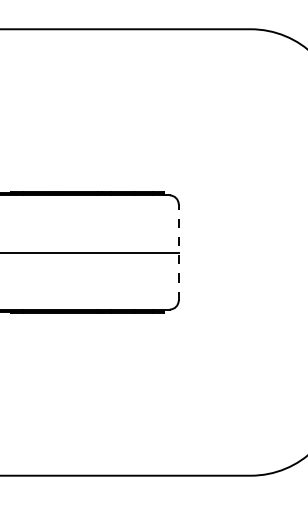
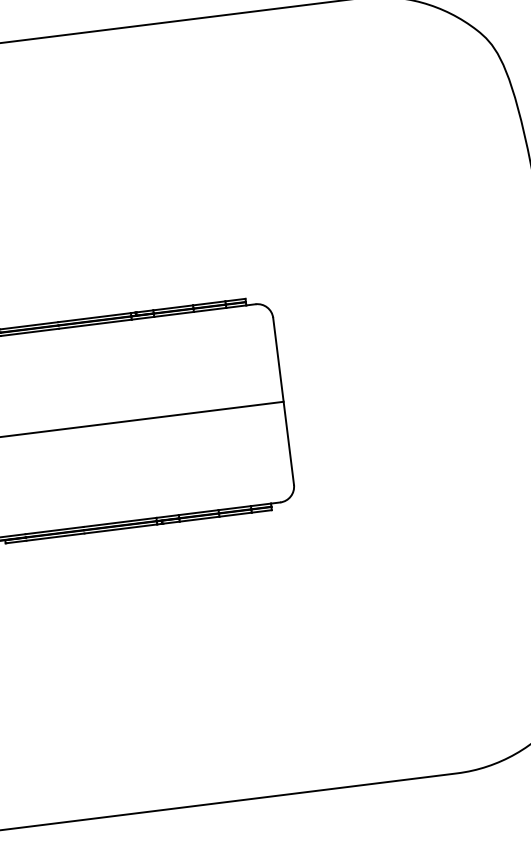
line: (178, 252) -> (283, 401), dashed -> solid

